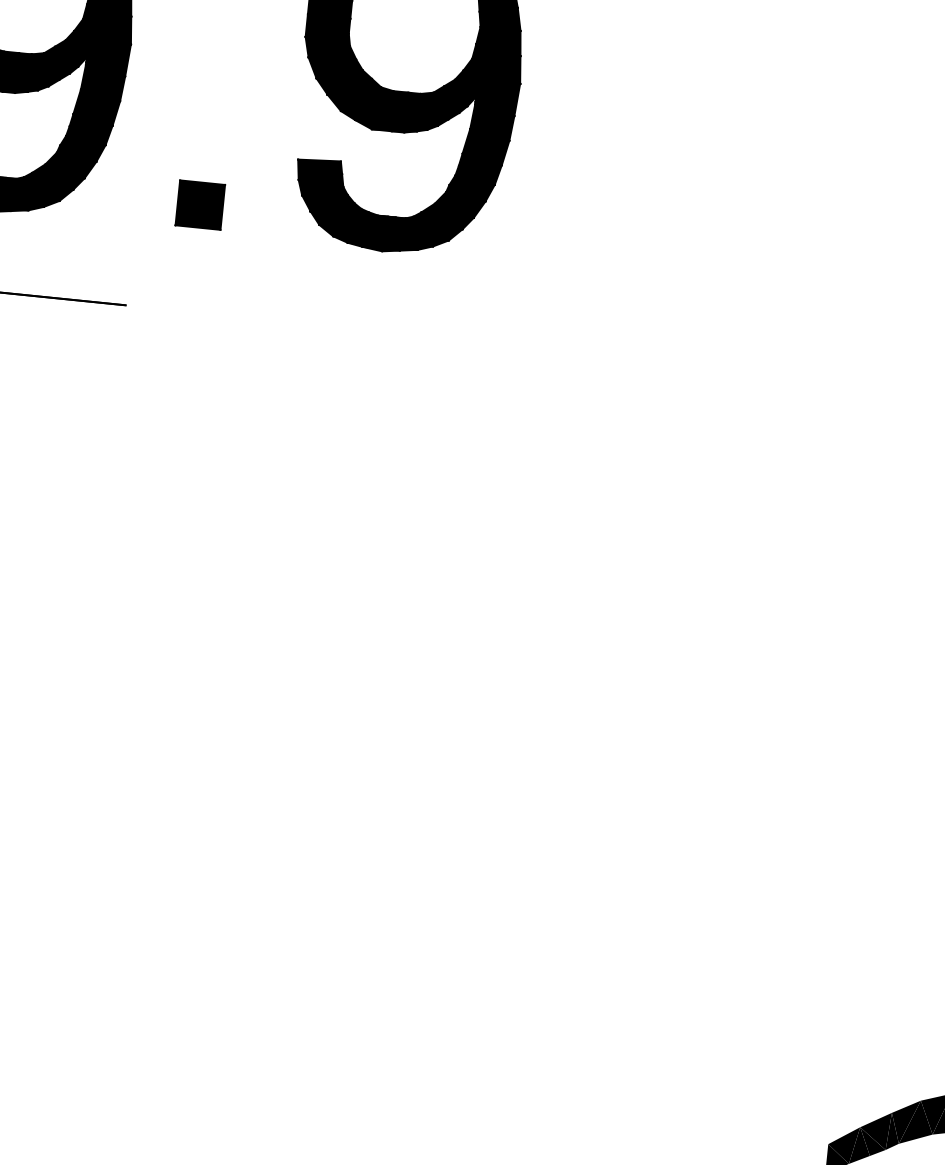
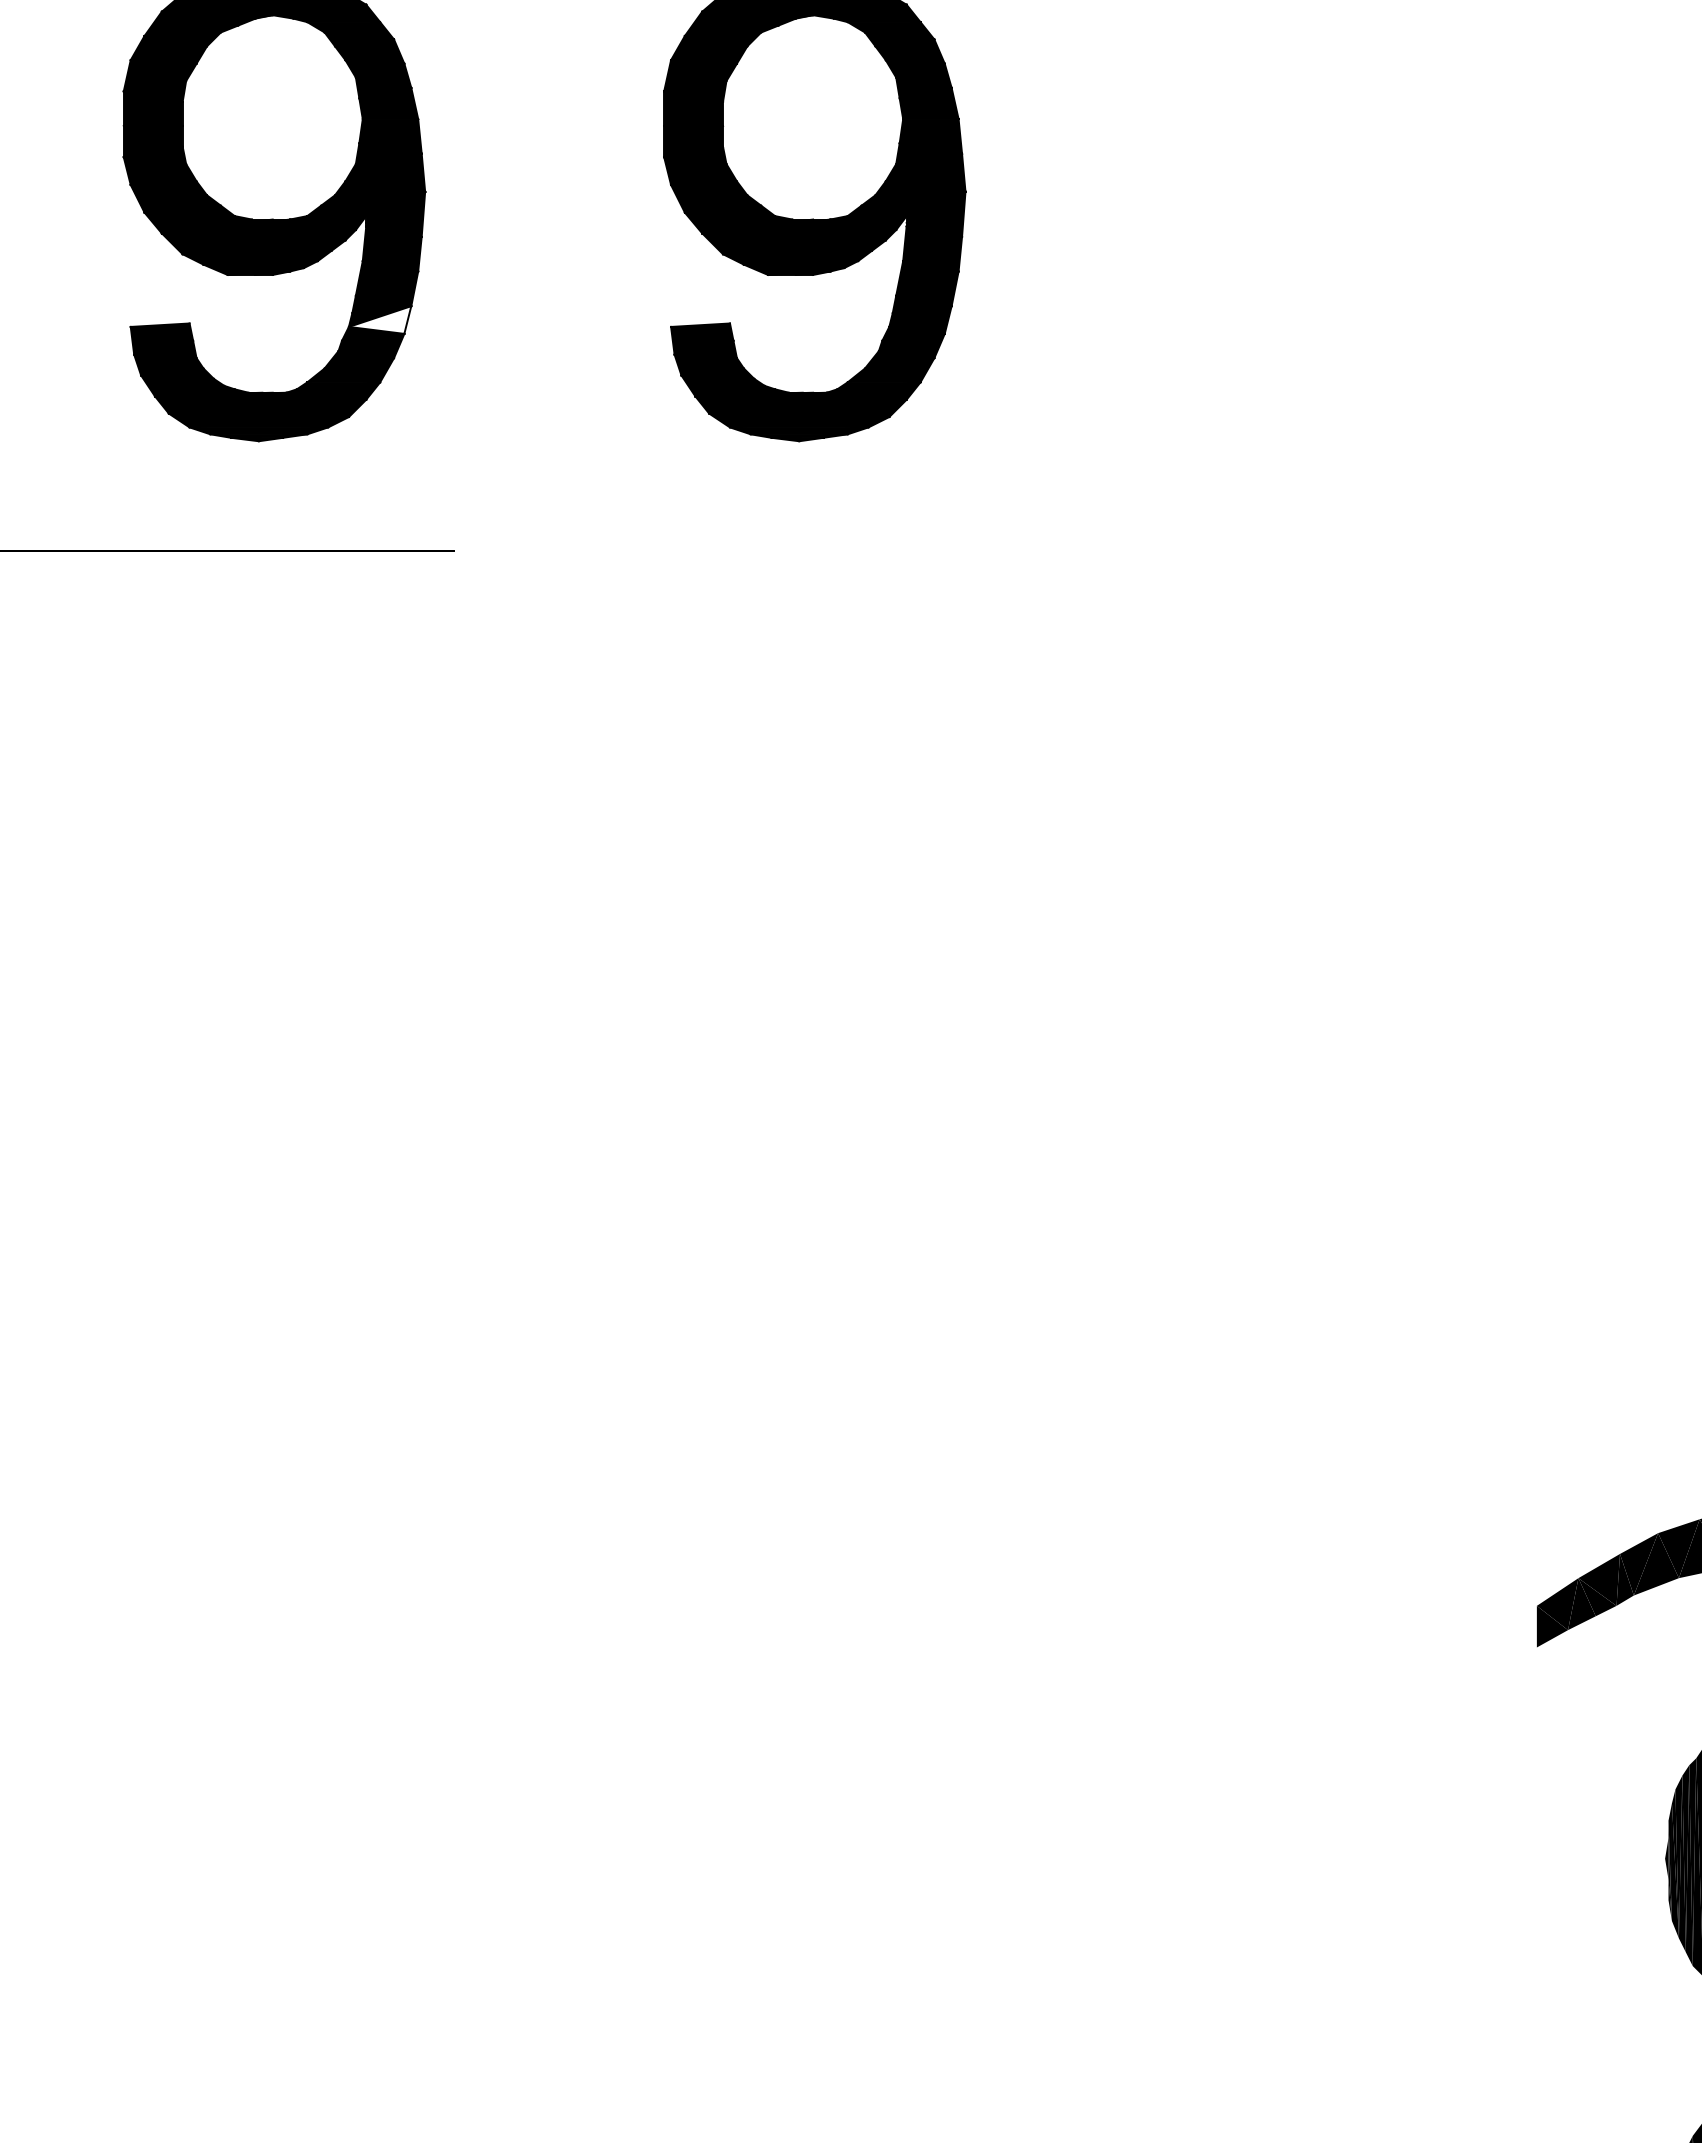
fill: (88, 132) -> (379, 319), removed
part: (199, 205) -> (542, 403), removed

